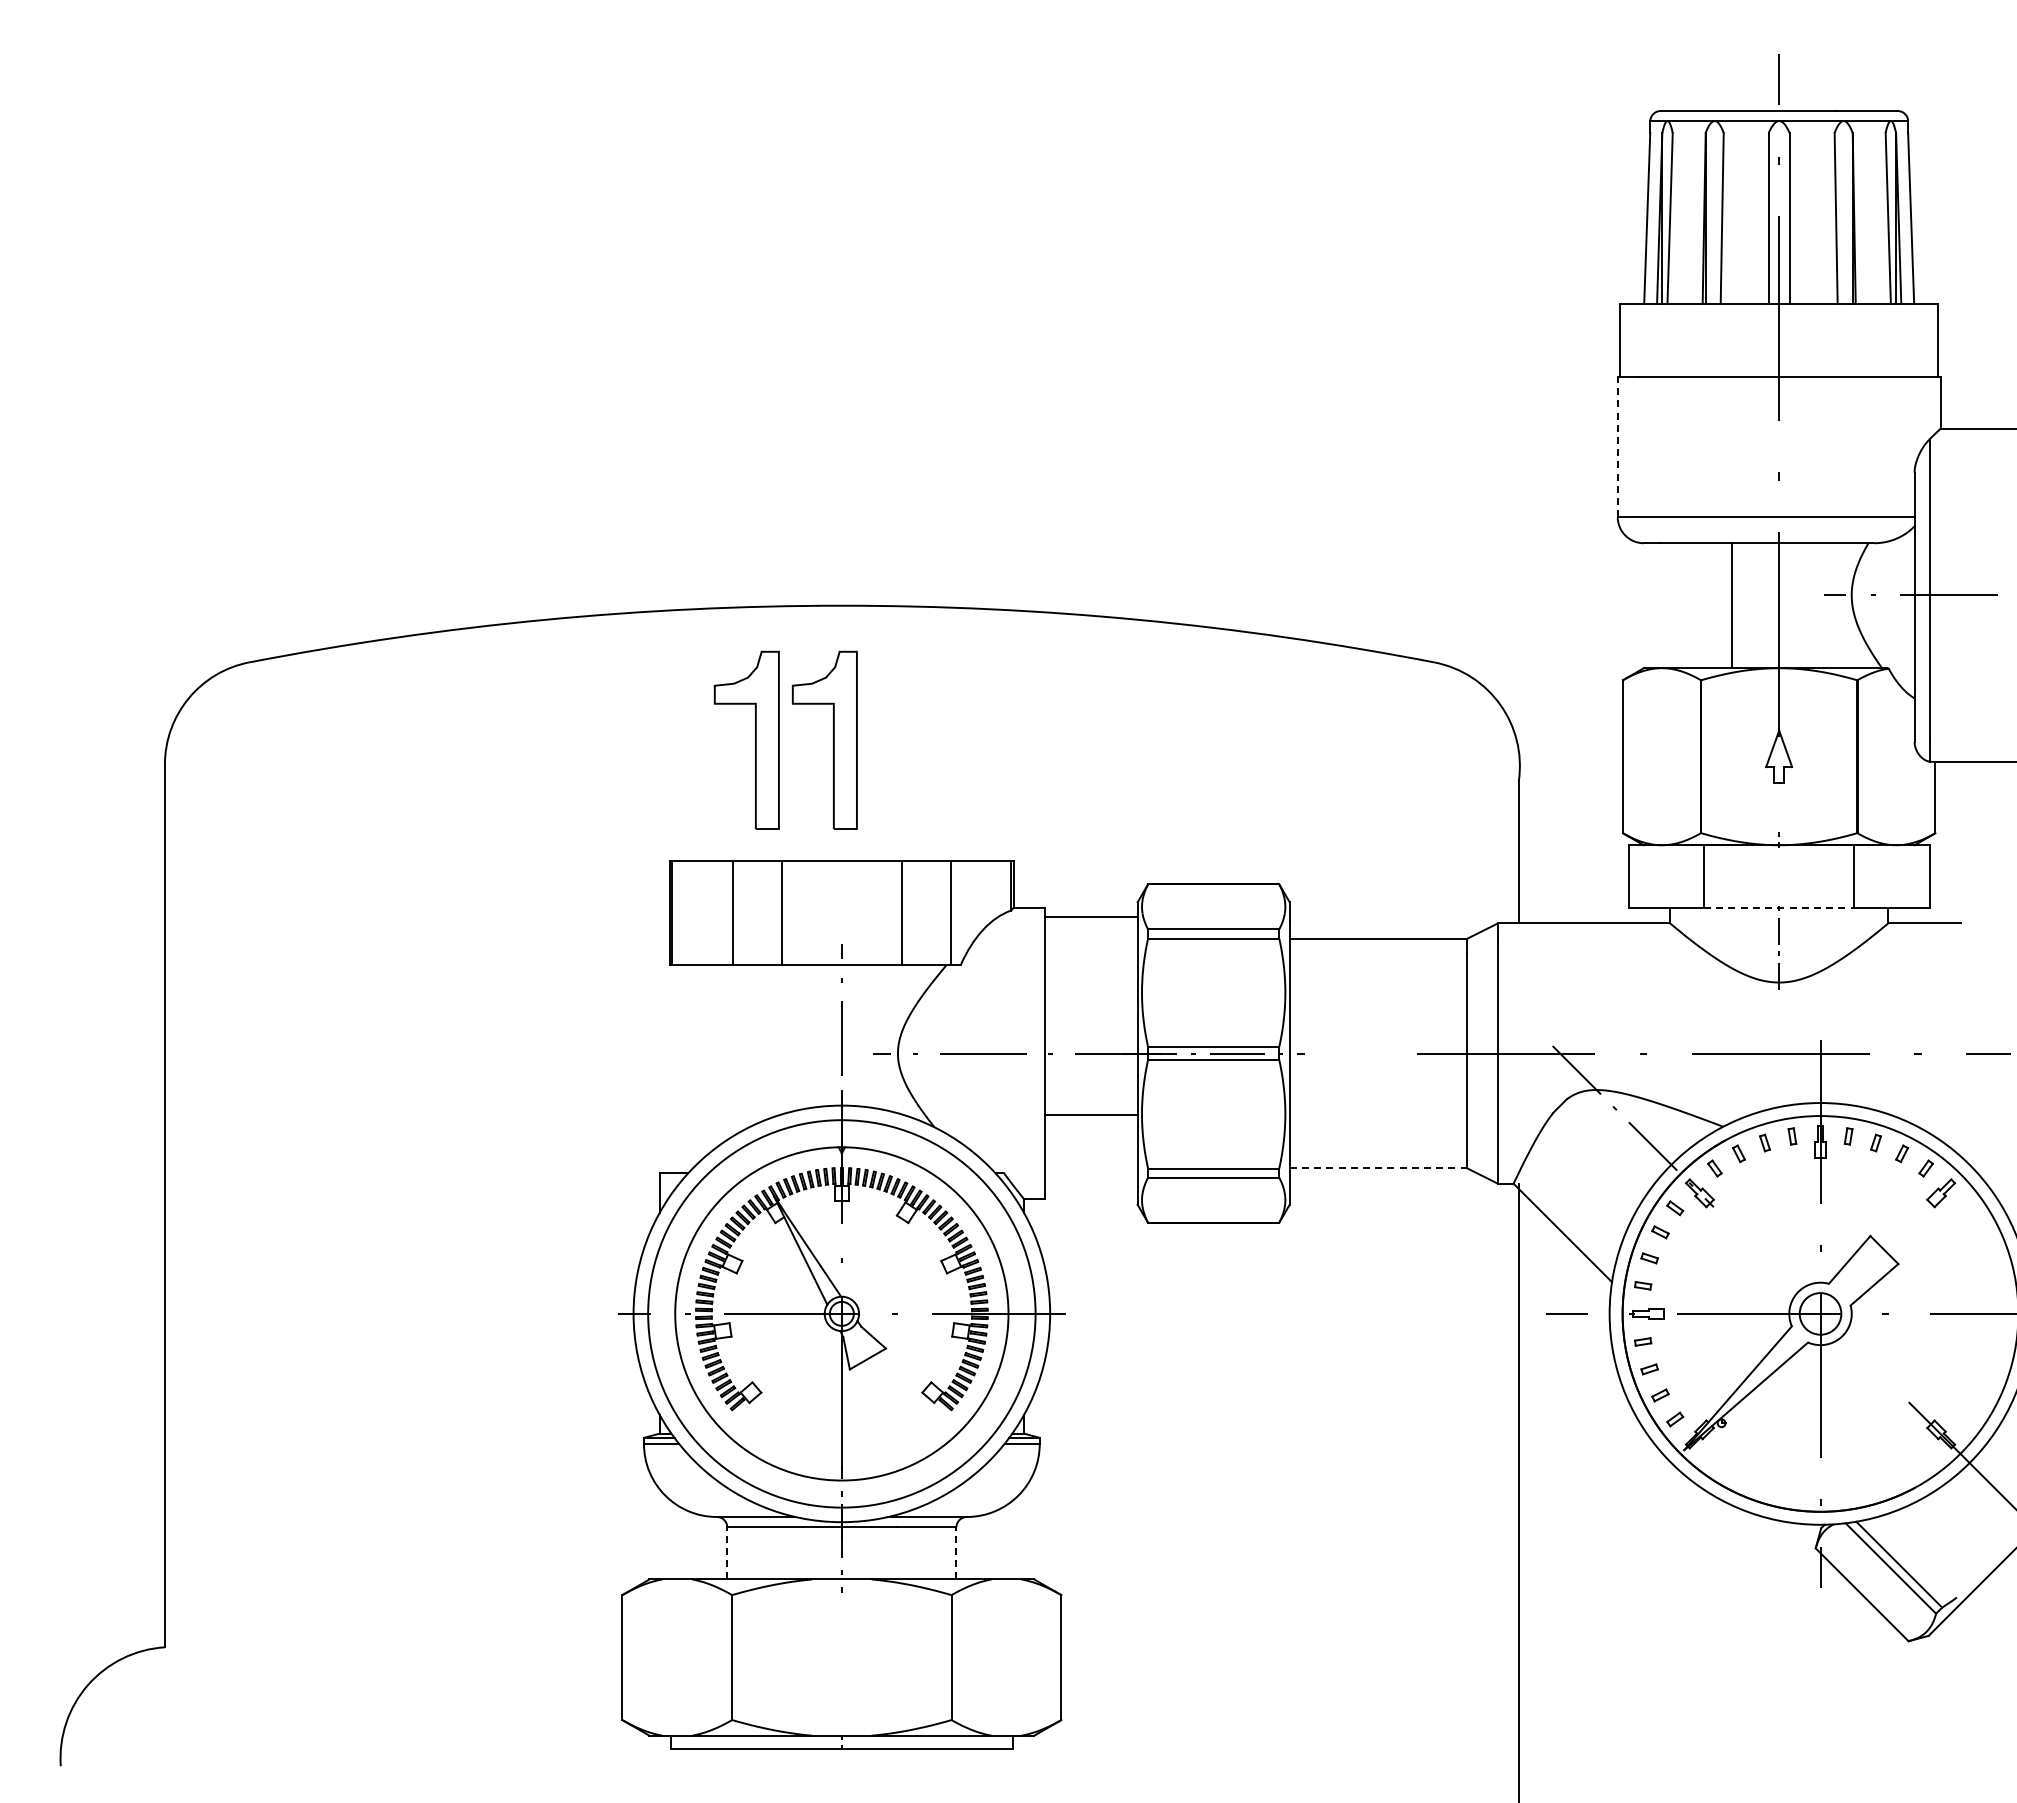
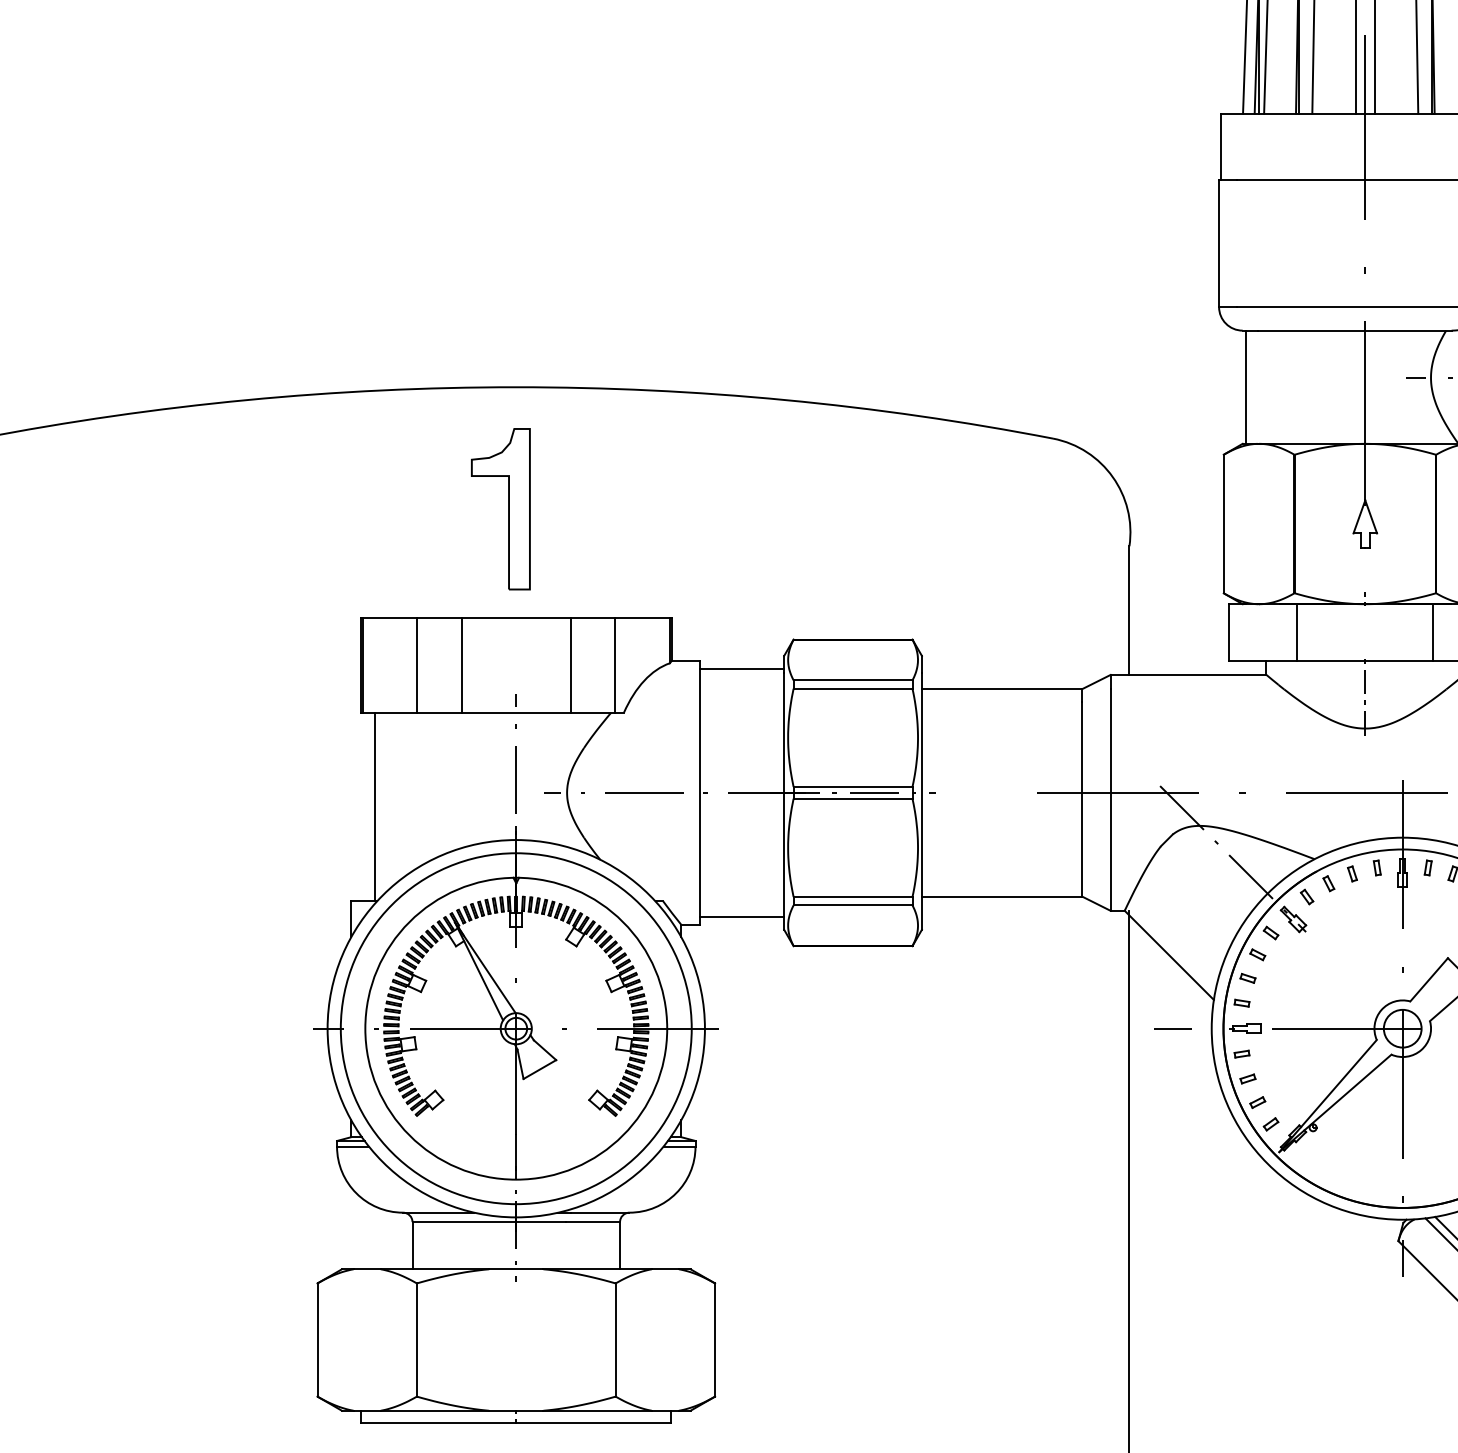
line: (1617, 446) -> (1218, 243), dashed -> solid
line: (1731, 605) -> (1246, 387), moved
part: (755, 739) -> (438, 508), removed
line: (1779, 907) -> (1365, 660), dashed -> solid
line: (685, 1069) -> (374, 807), added
line: (1090, 1115) -> (741, 916), moved
line: (1378, 1168) -> (1002, 897), dashed -> solid
line: (727, 1552) -> (412, 1244), dashed -> solid
line: (956, 1552) -> (620, 1244), dashed -> solid

